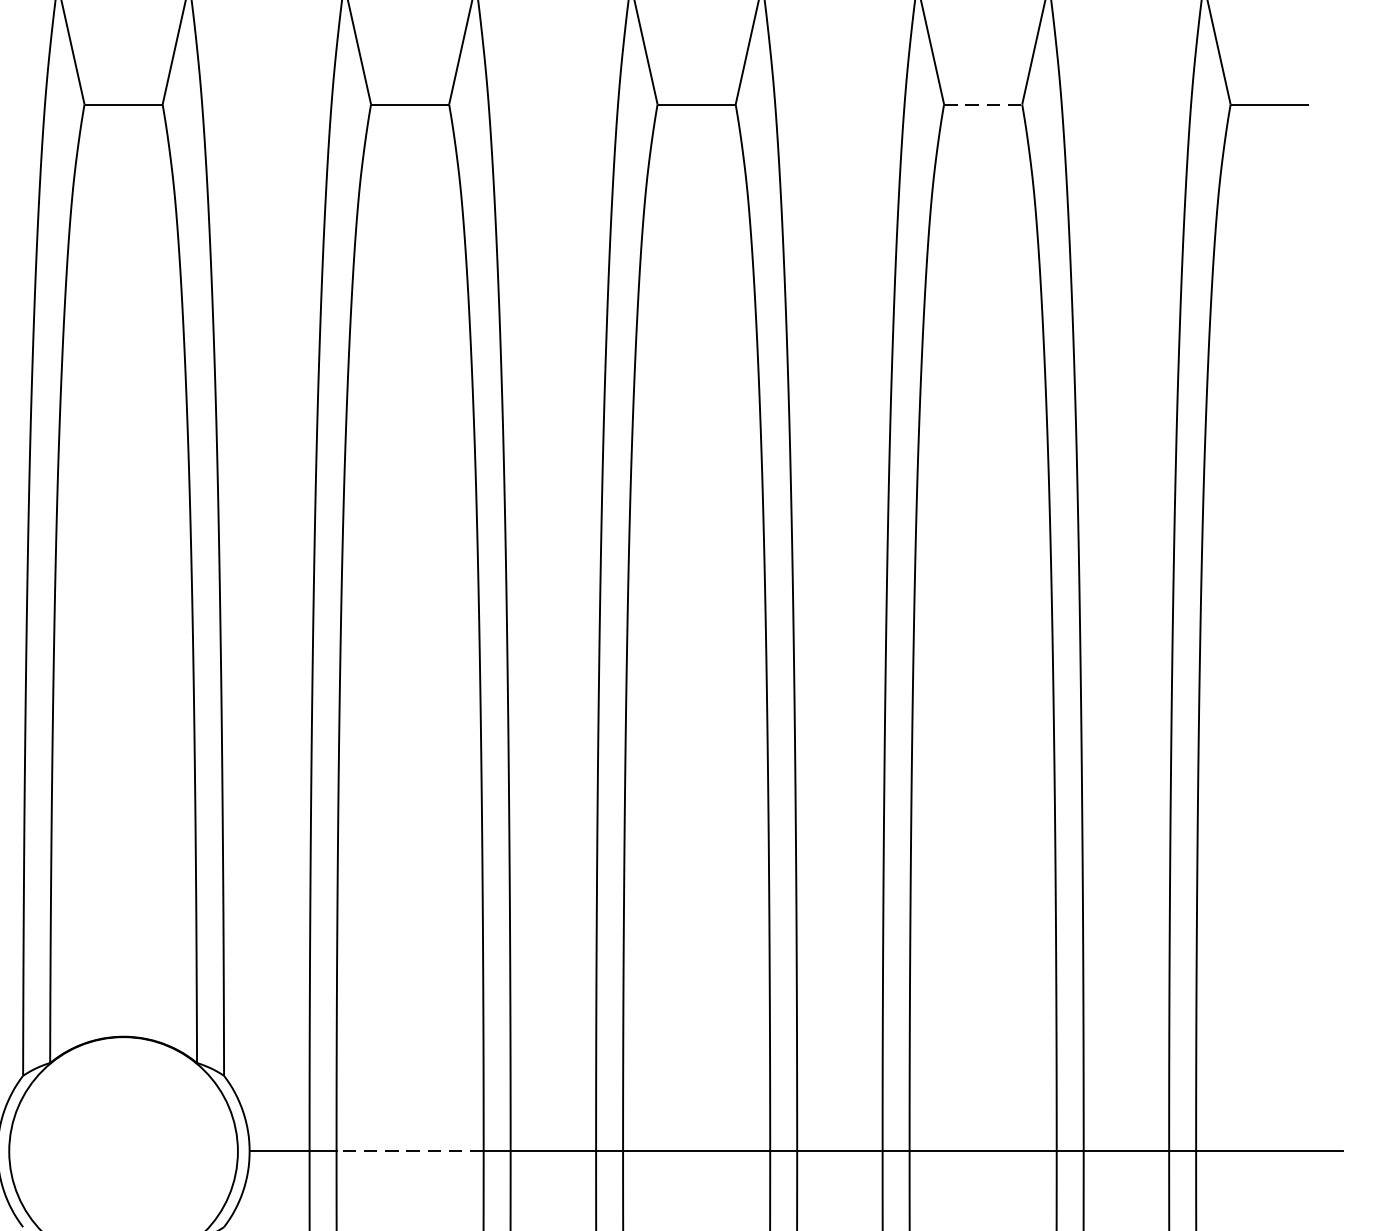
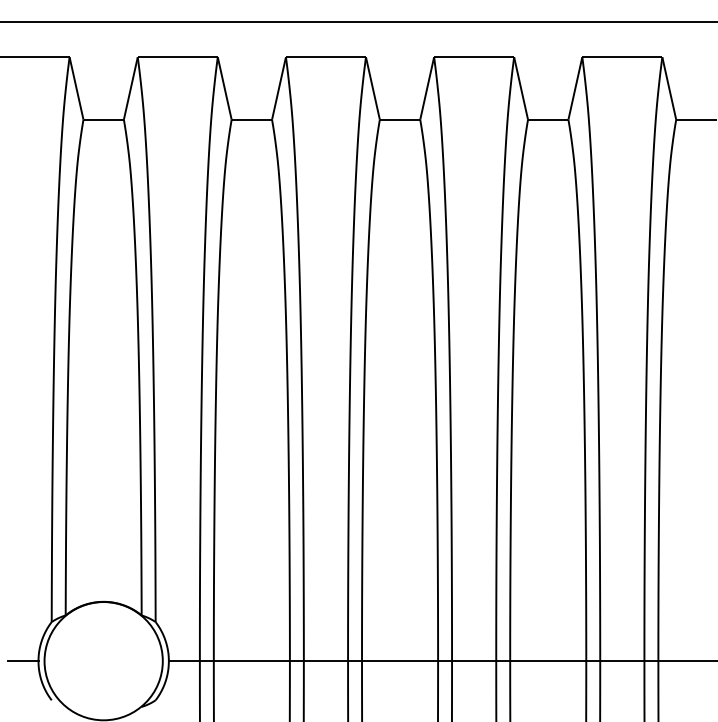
line: (985, 104) -> (549, 119), dashed -> solid
line: (409, 1152) -> (251, 661), dashed -> solid

